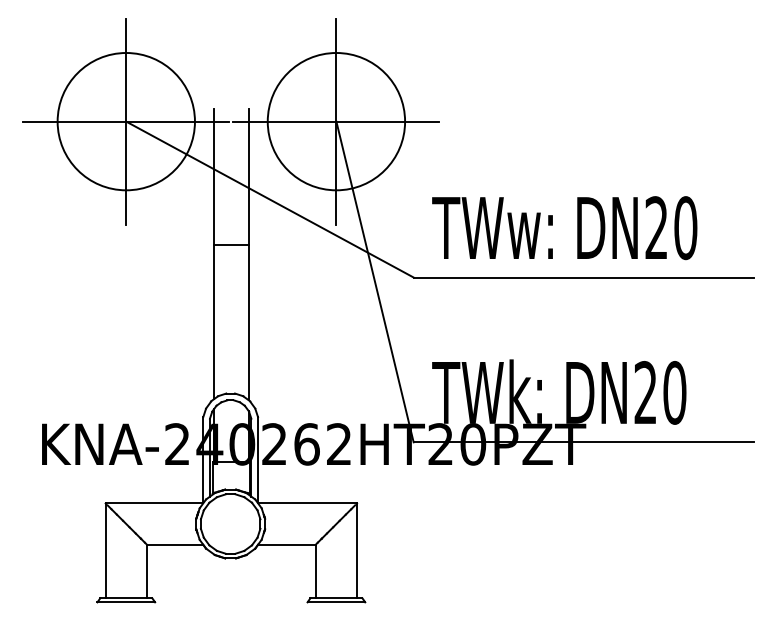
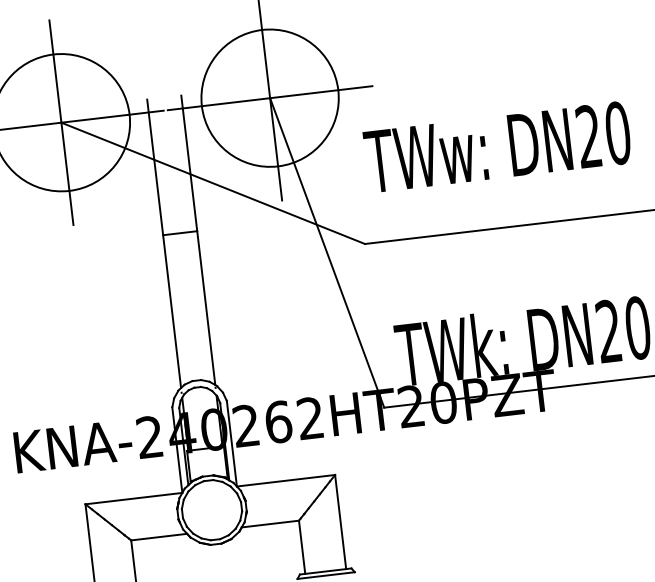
text: (564, 228) -> (497, 147), moved

